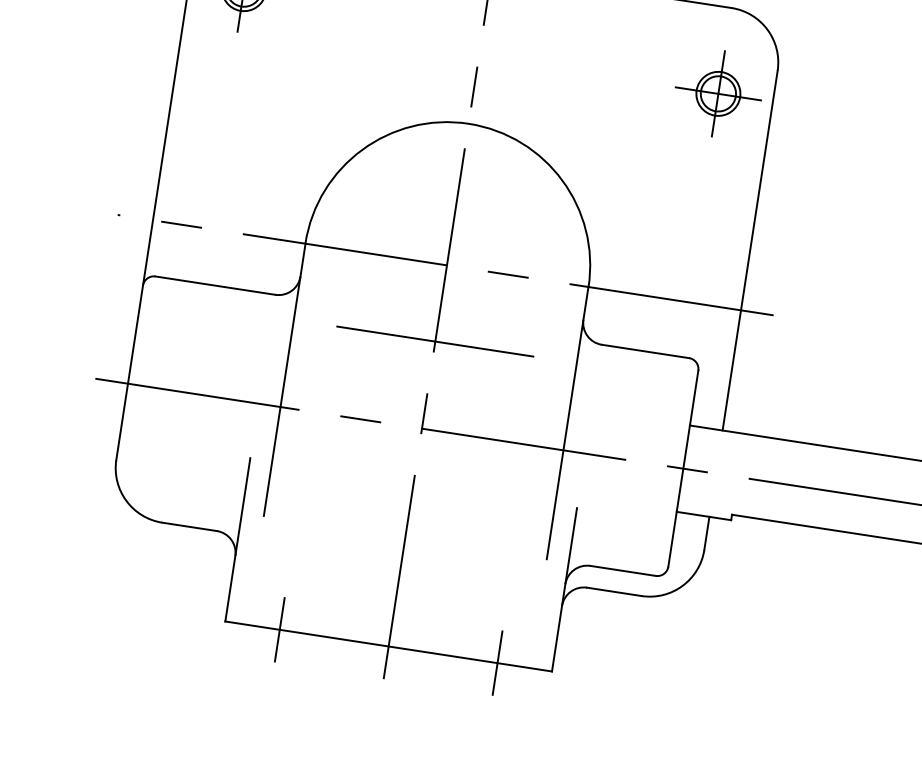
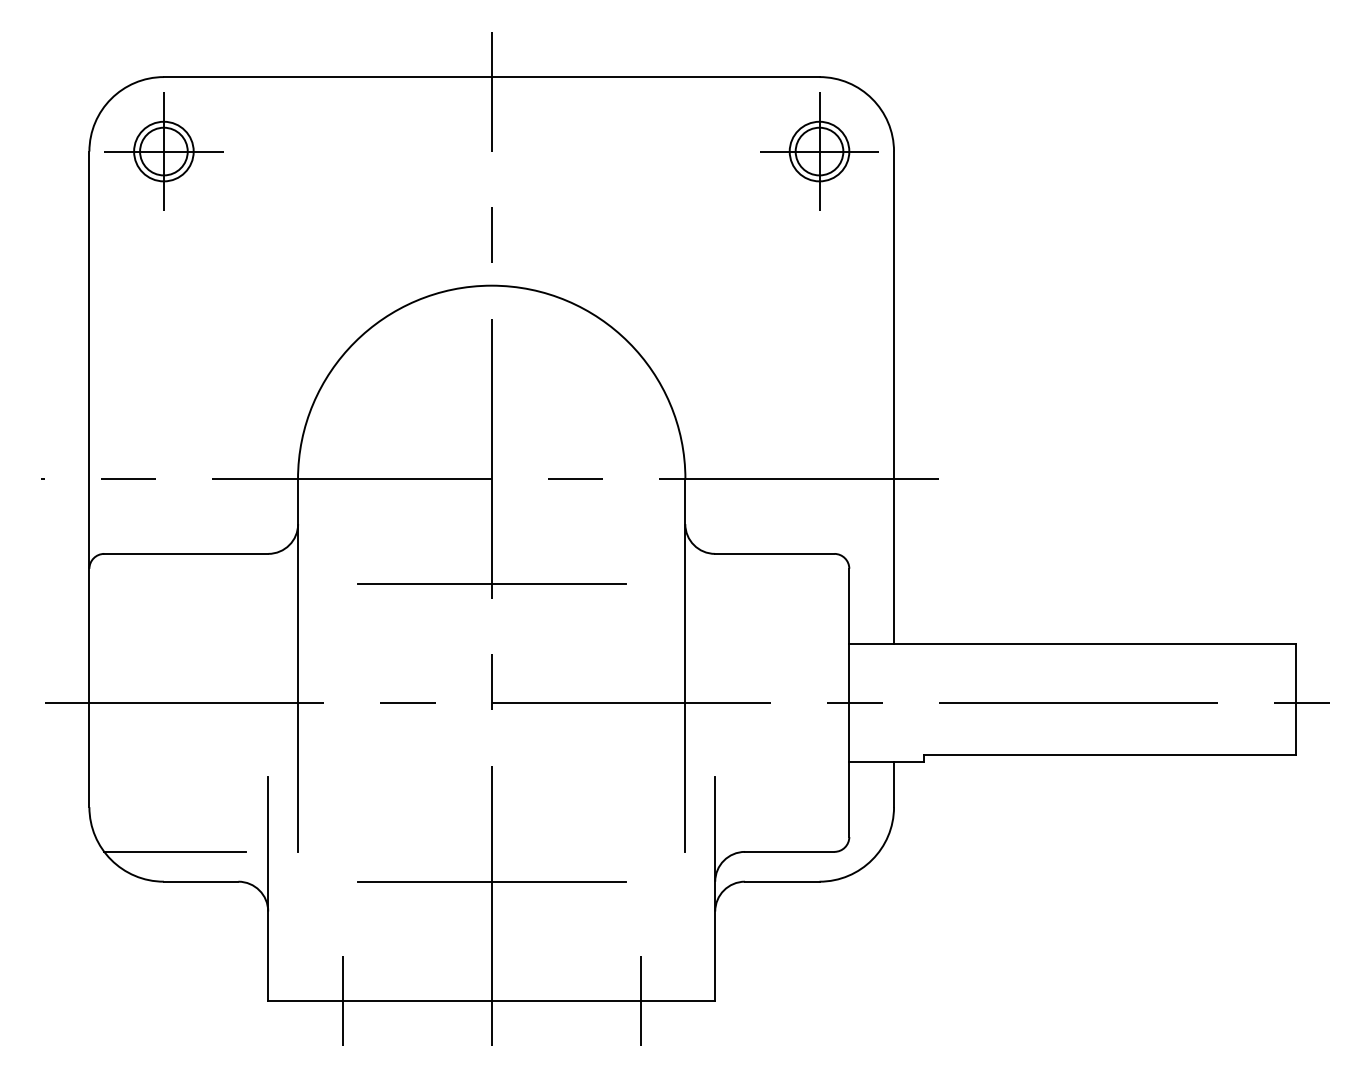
part: (718, 93) -> (819, 151), moved
line: (173, 501) -> (174, 851), added
line: (401, 559) -> (491, 881), added

